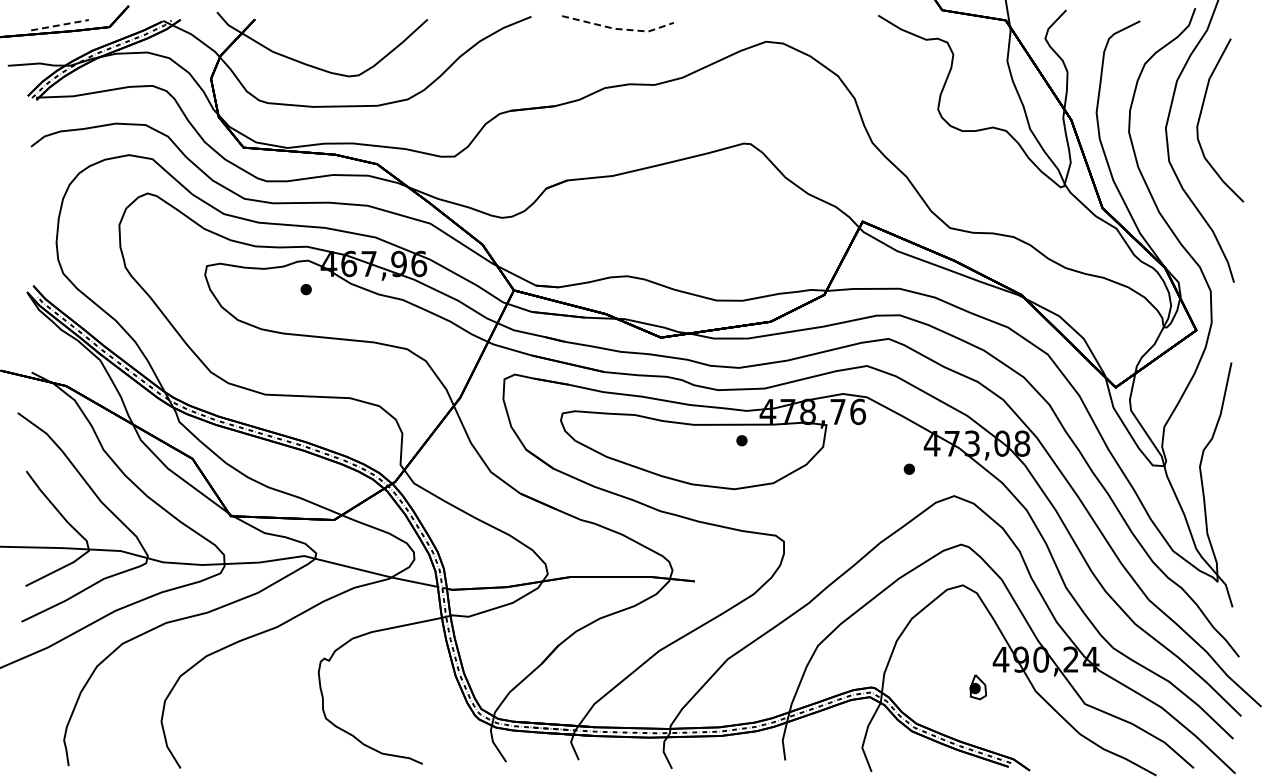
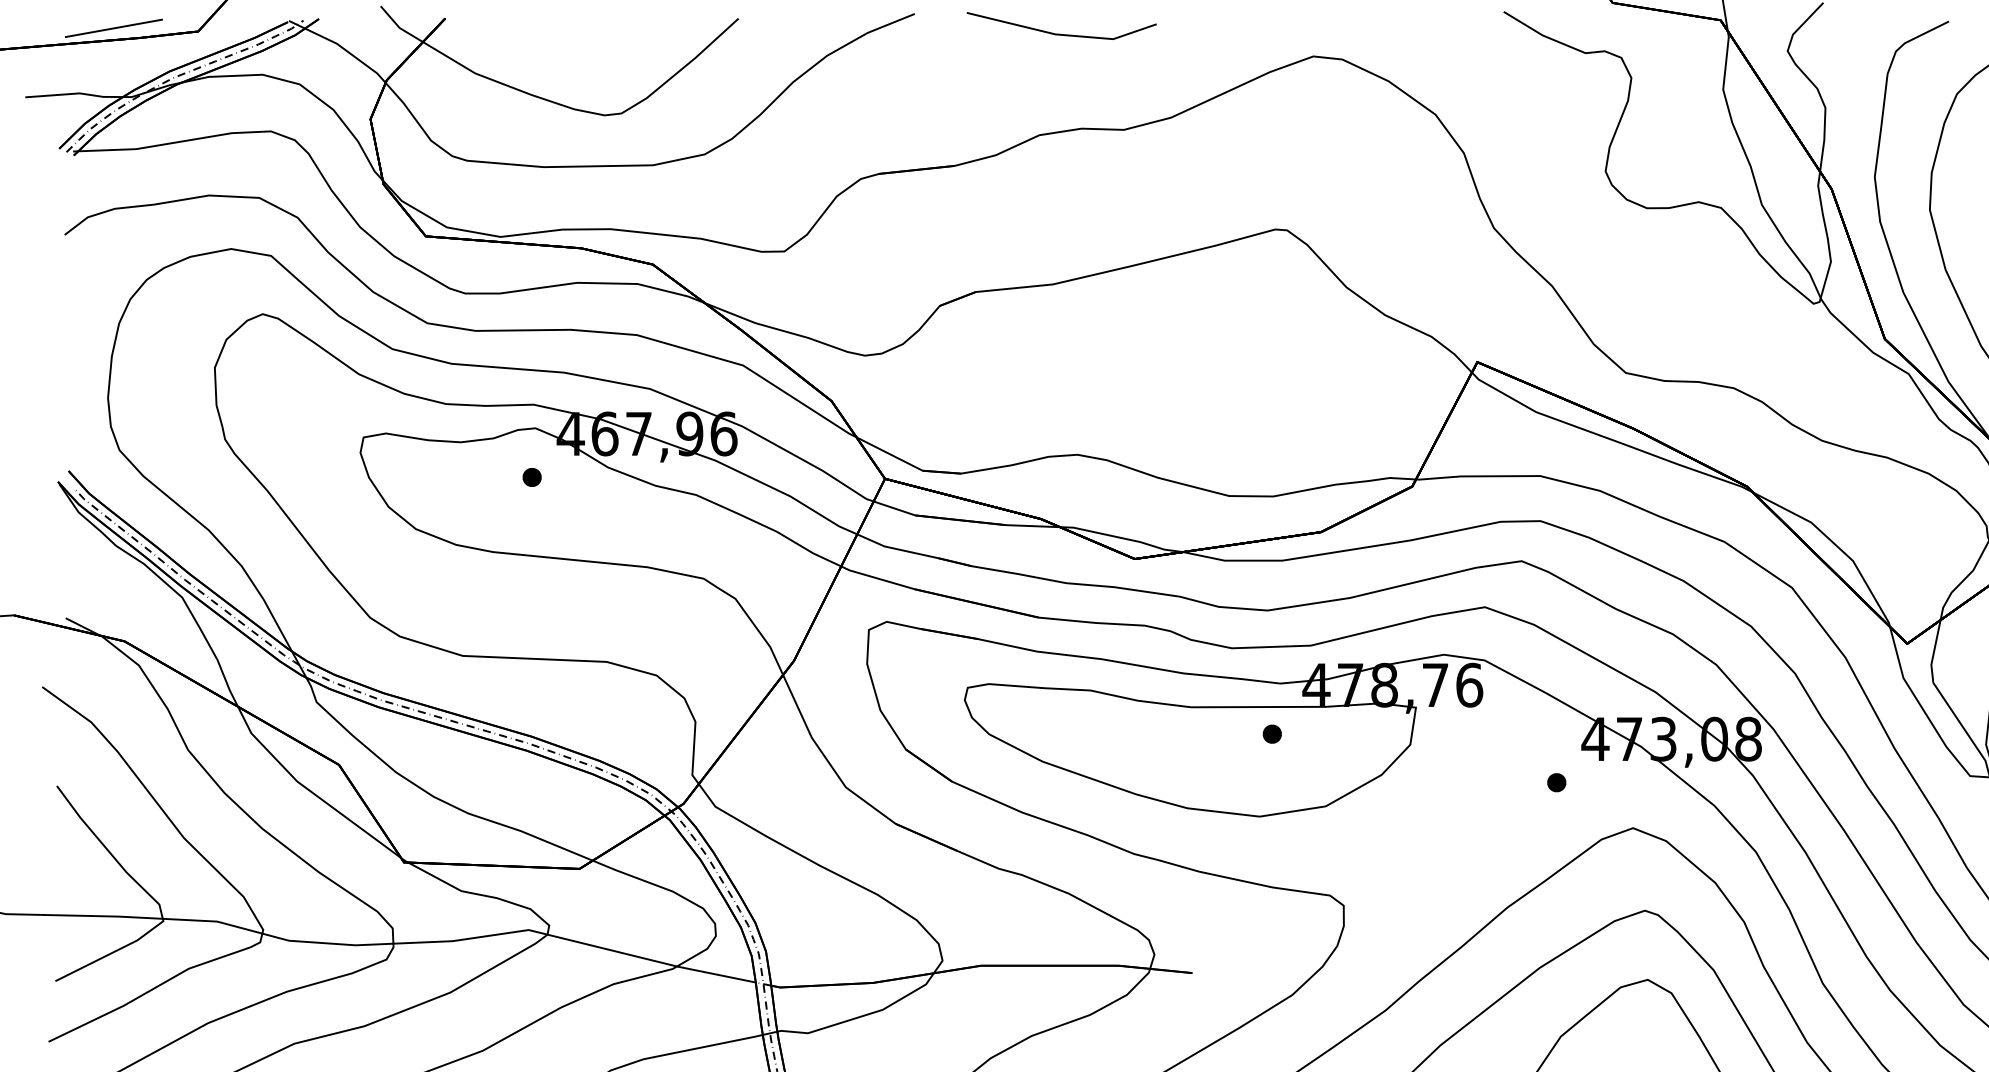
line: (60, 25) -> (114, 28), dashed -> solid
line: (619, 29) -> (1064, 35), dashed -> solid

